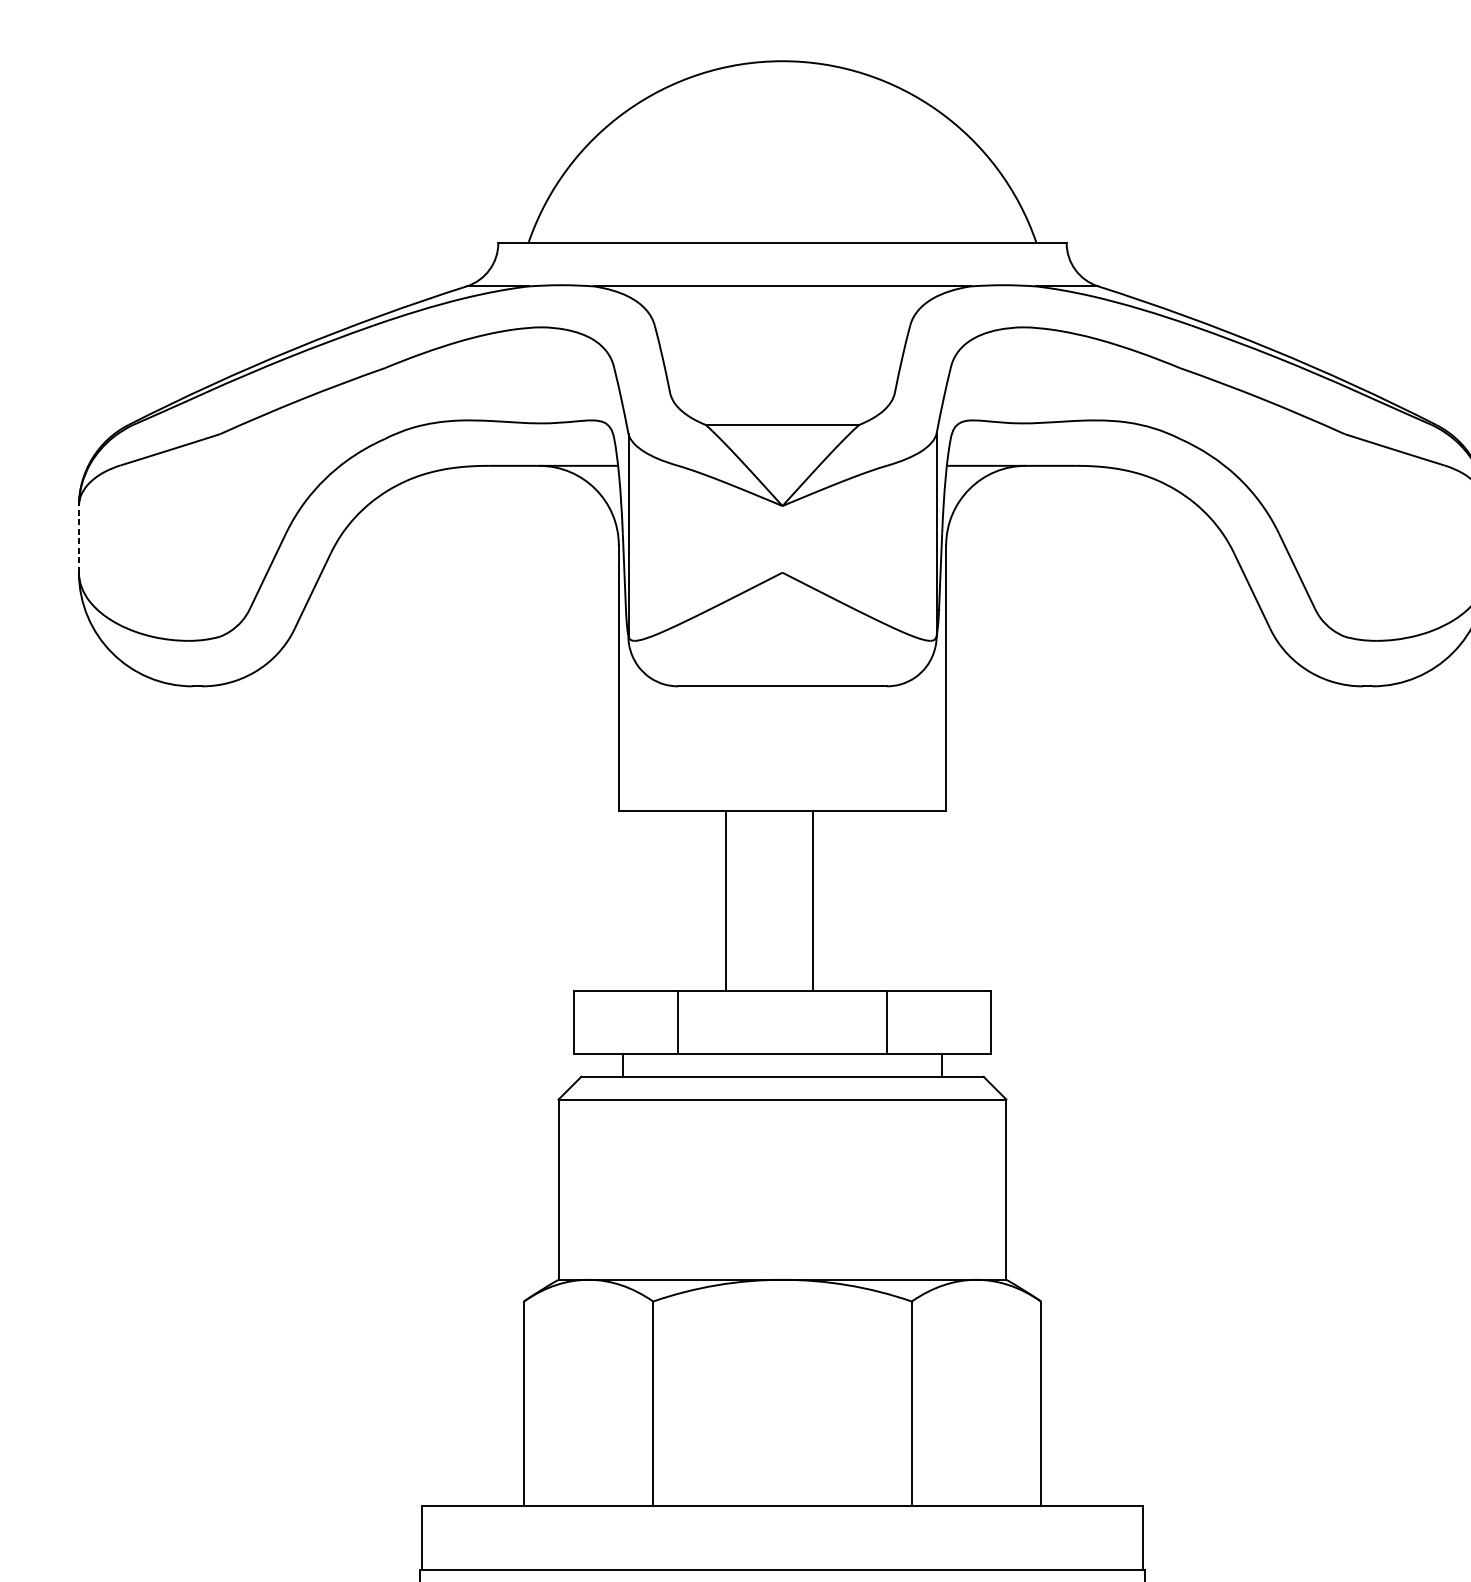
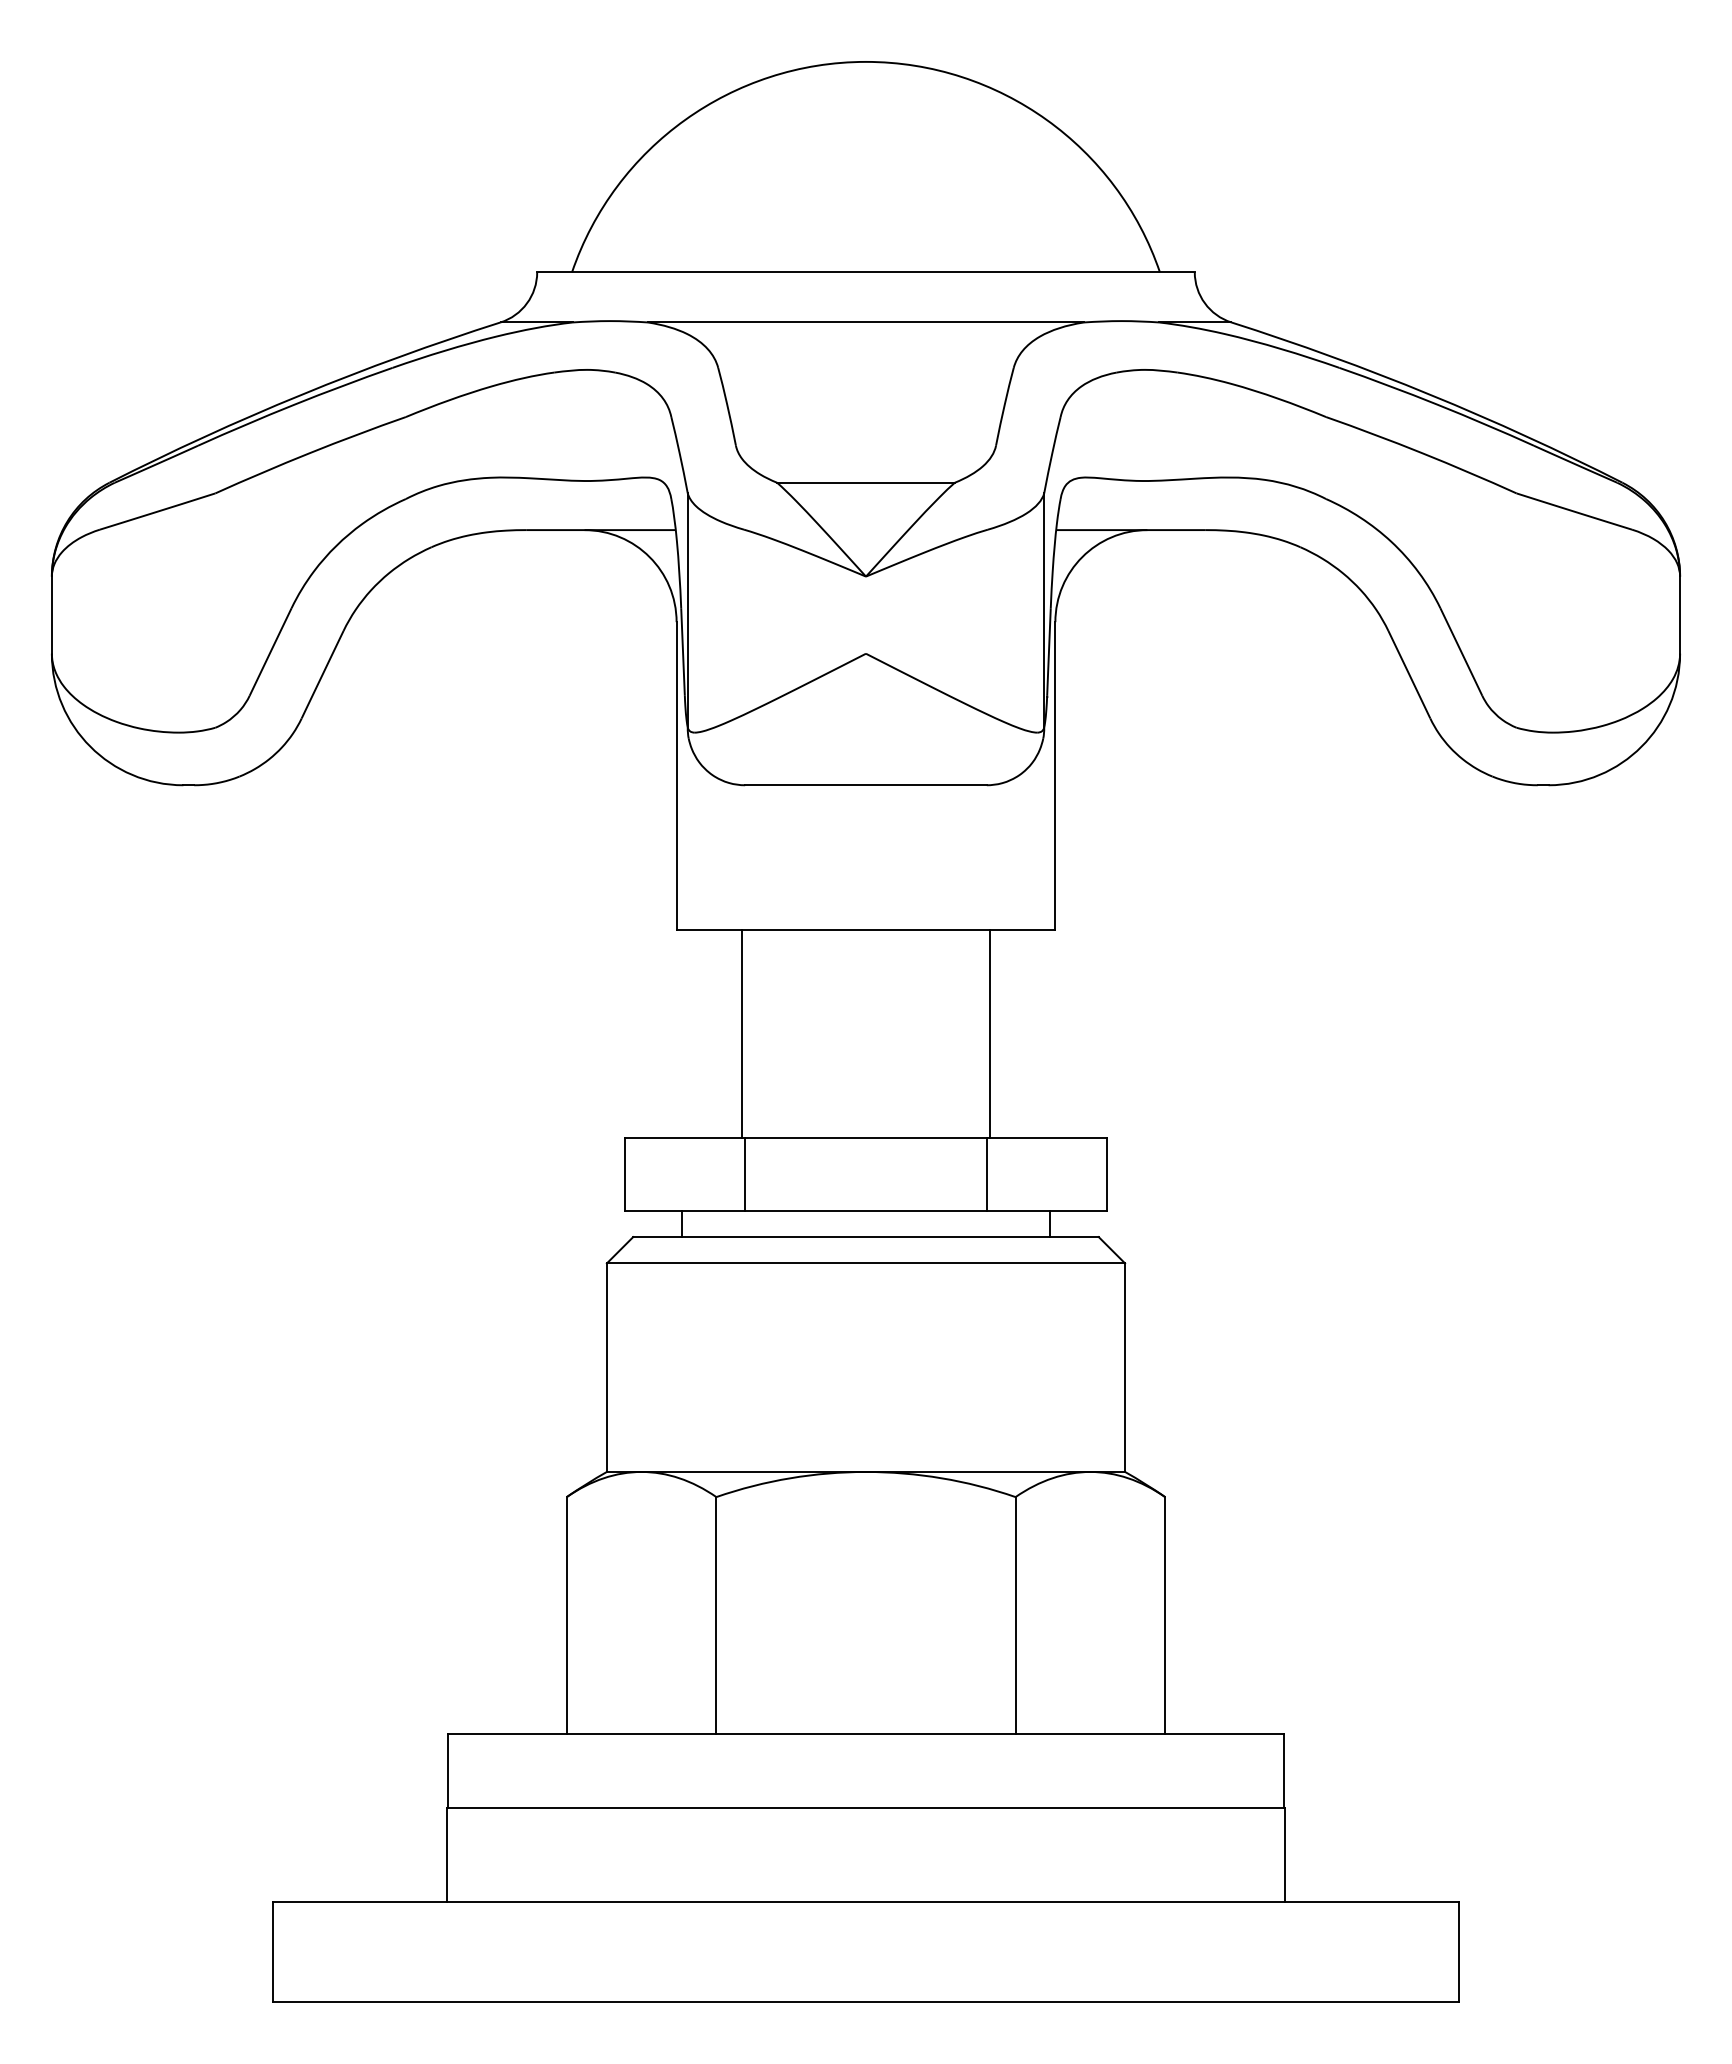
line: (78, 539) -> (51, 615), dashed -> solid
line: (725, 900) -> (741, 1033), moved
line: (813, 900) -> (990, 1033), moved

